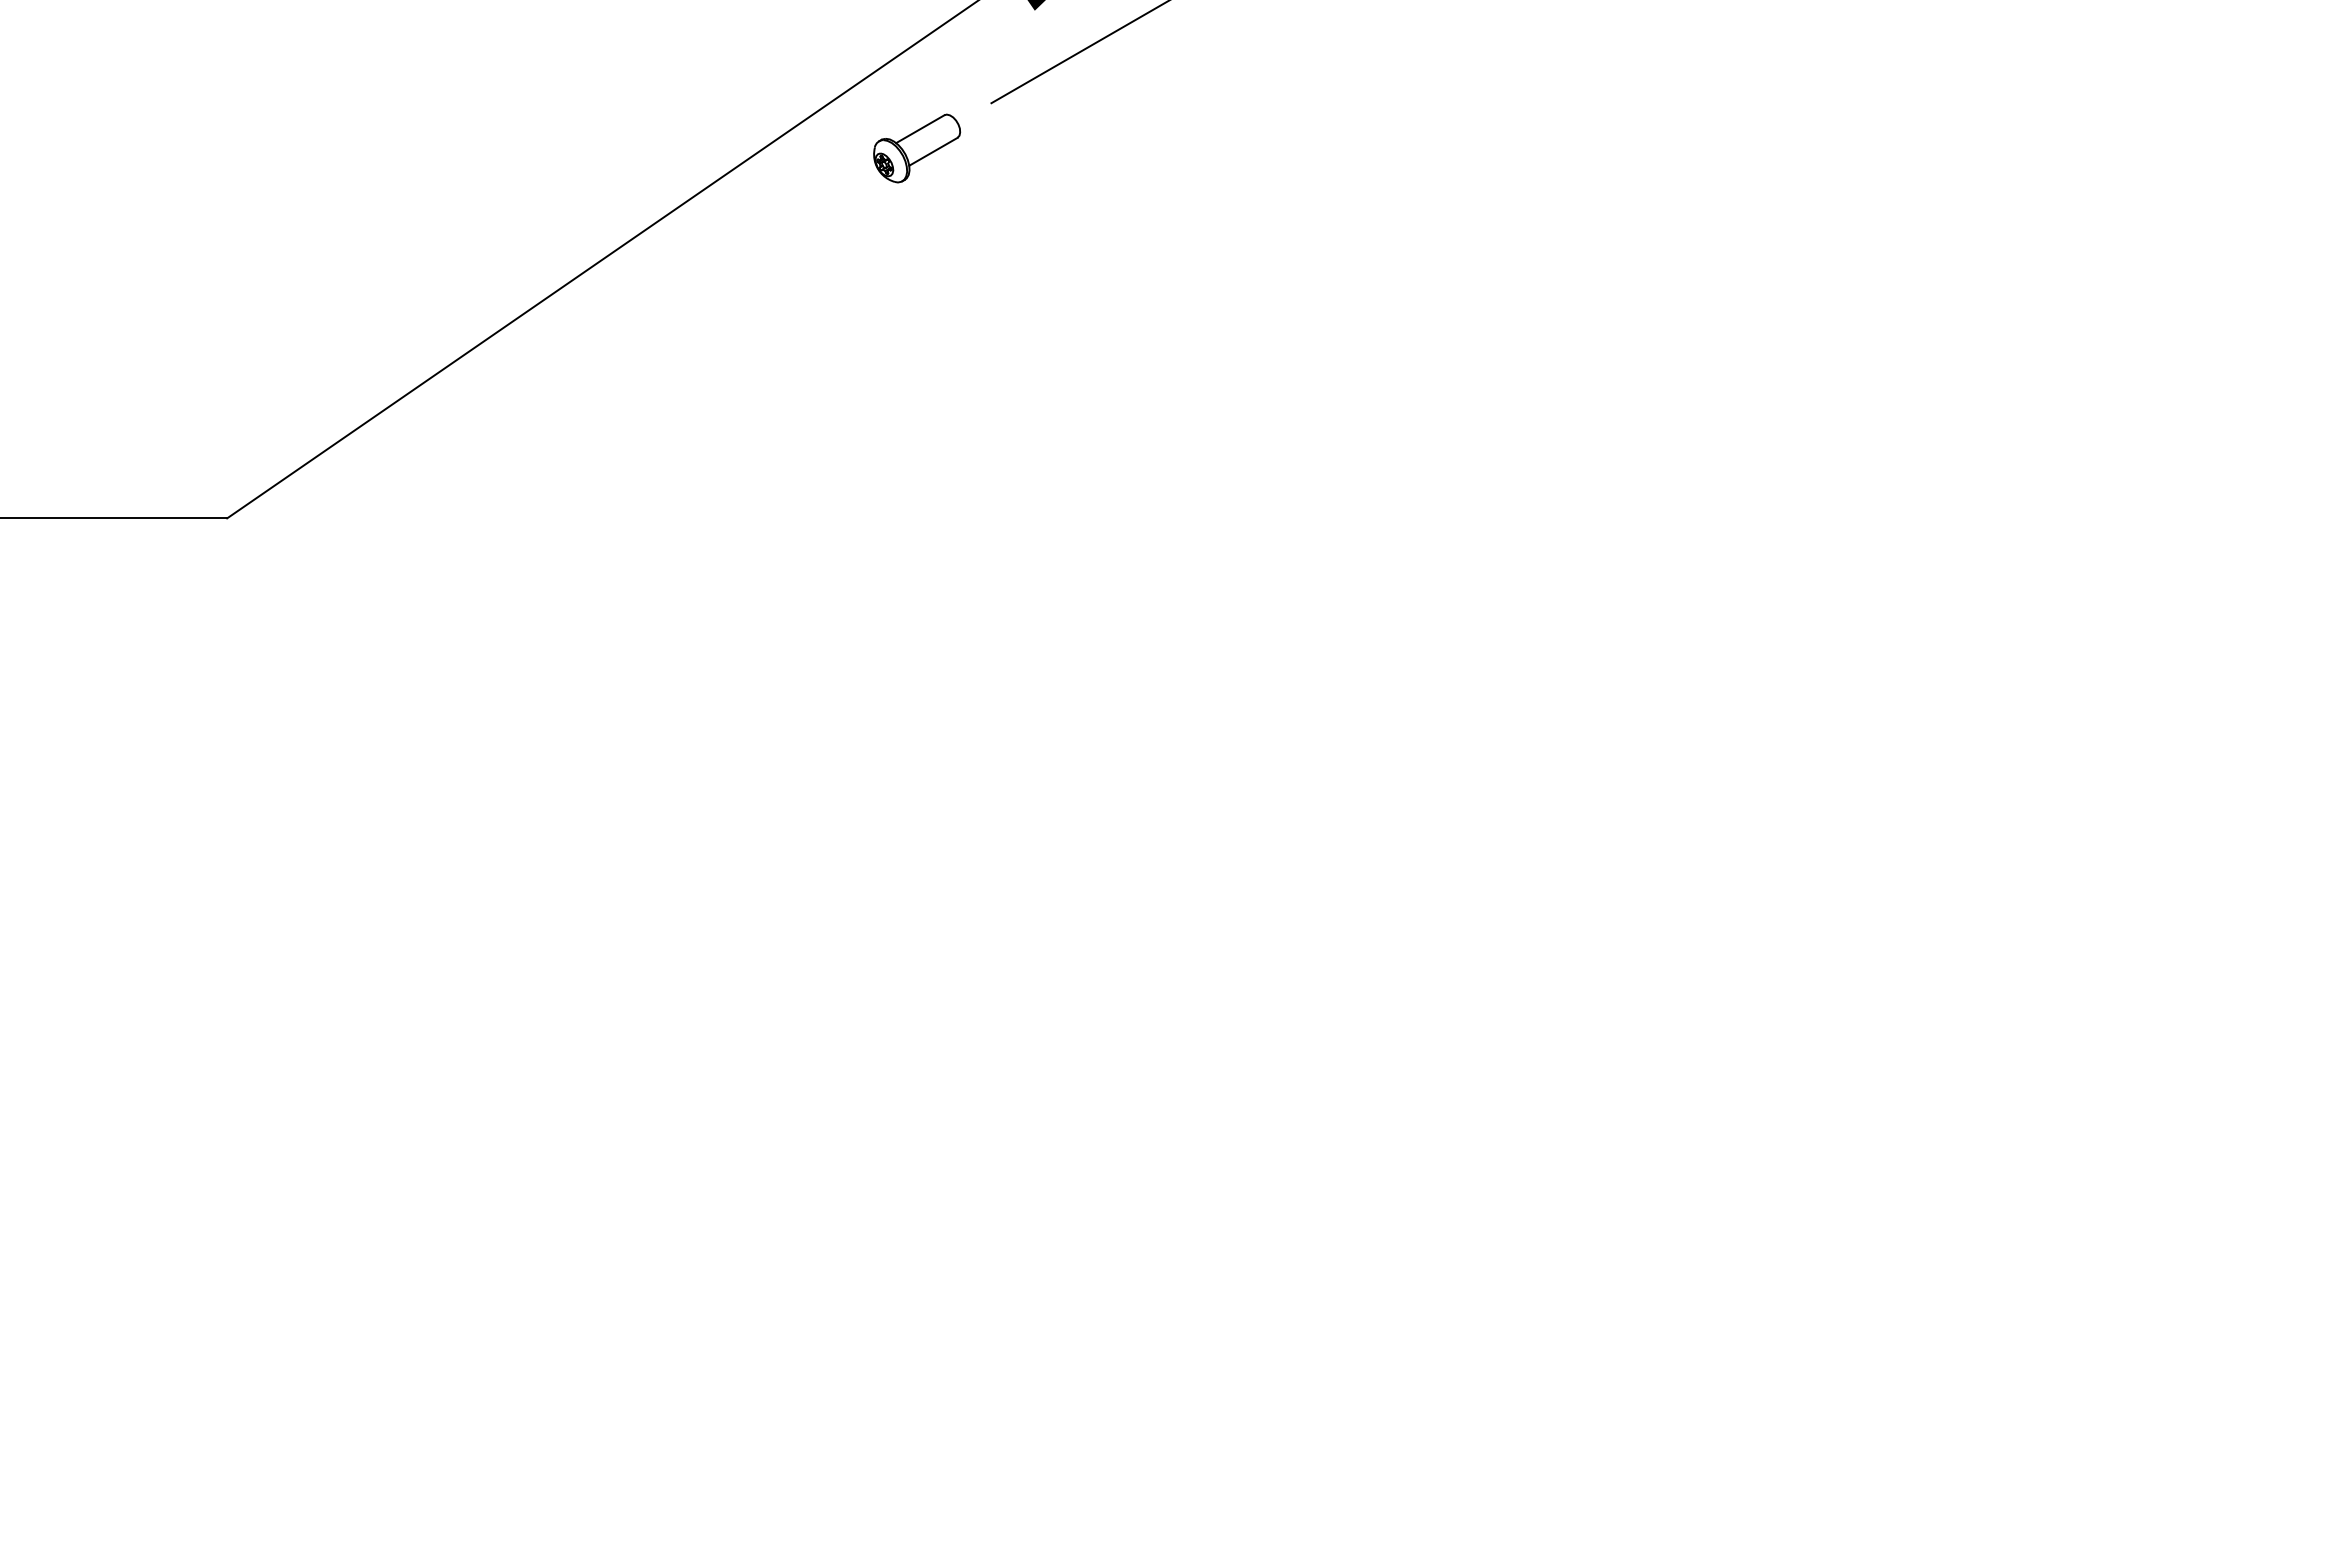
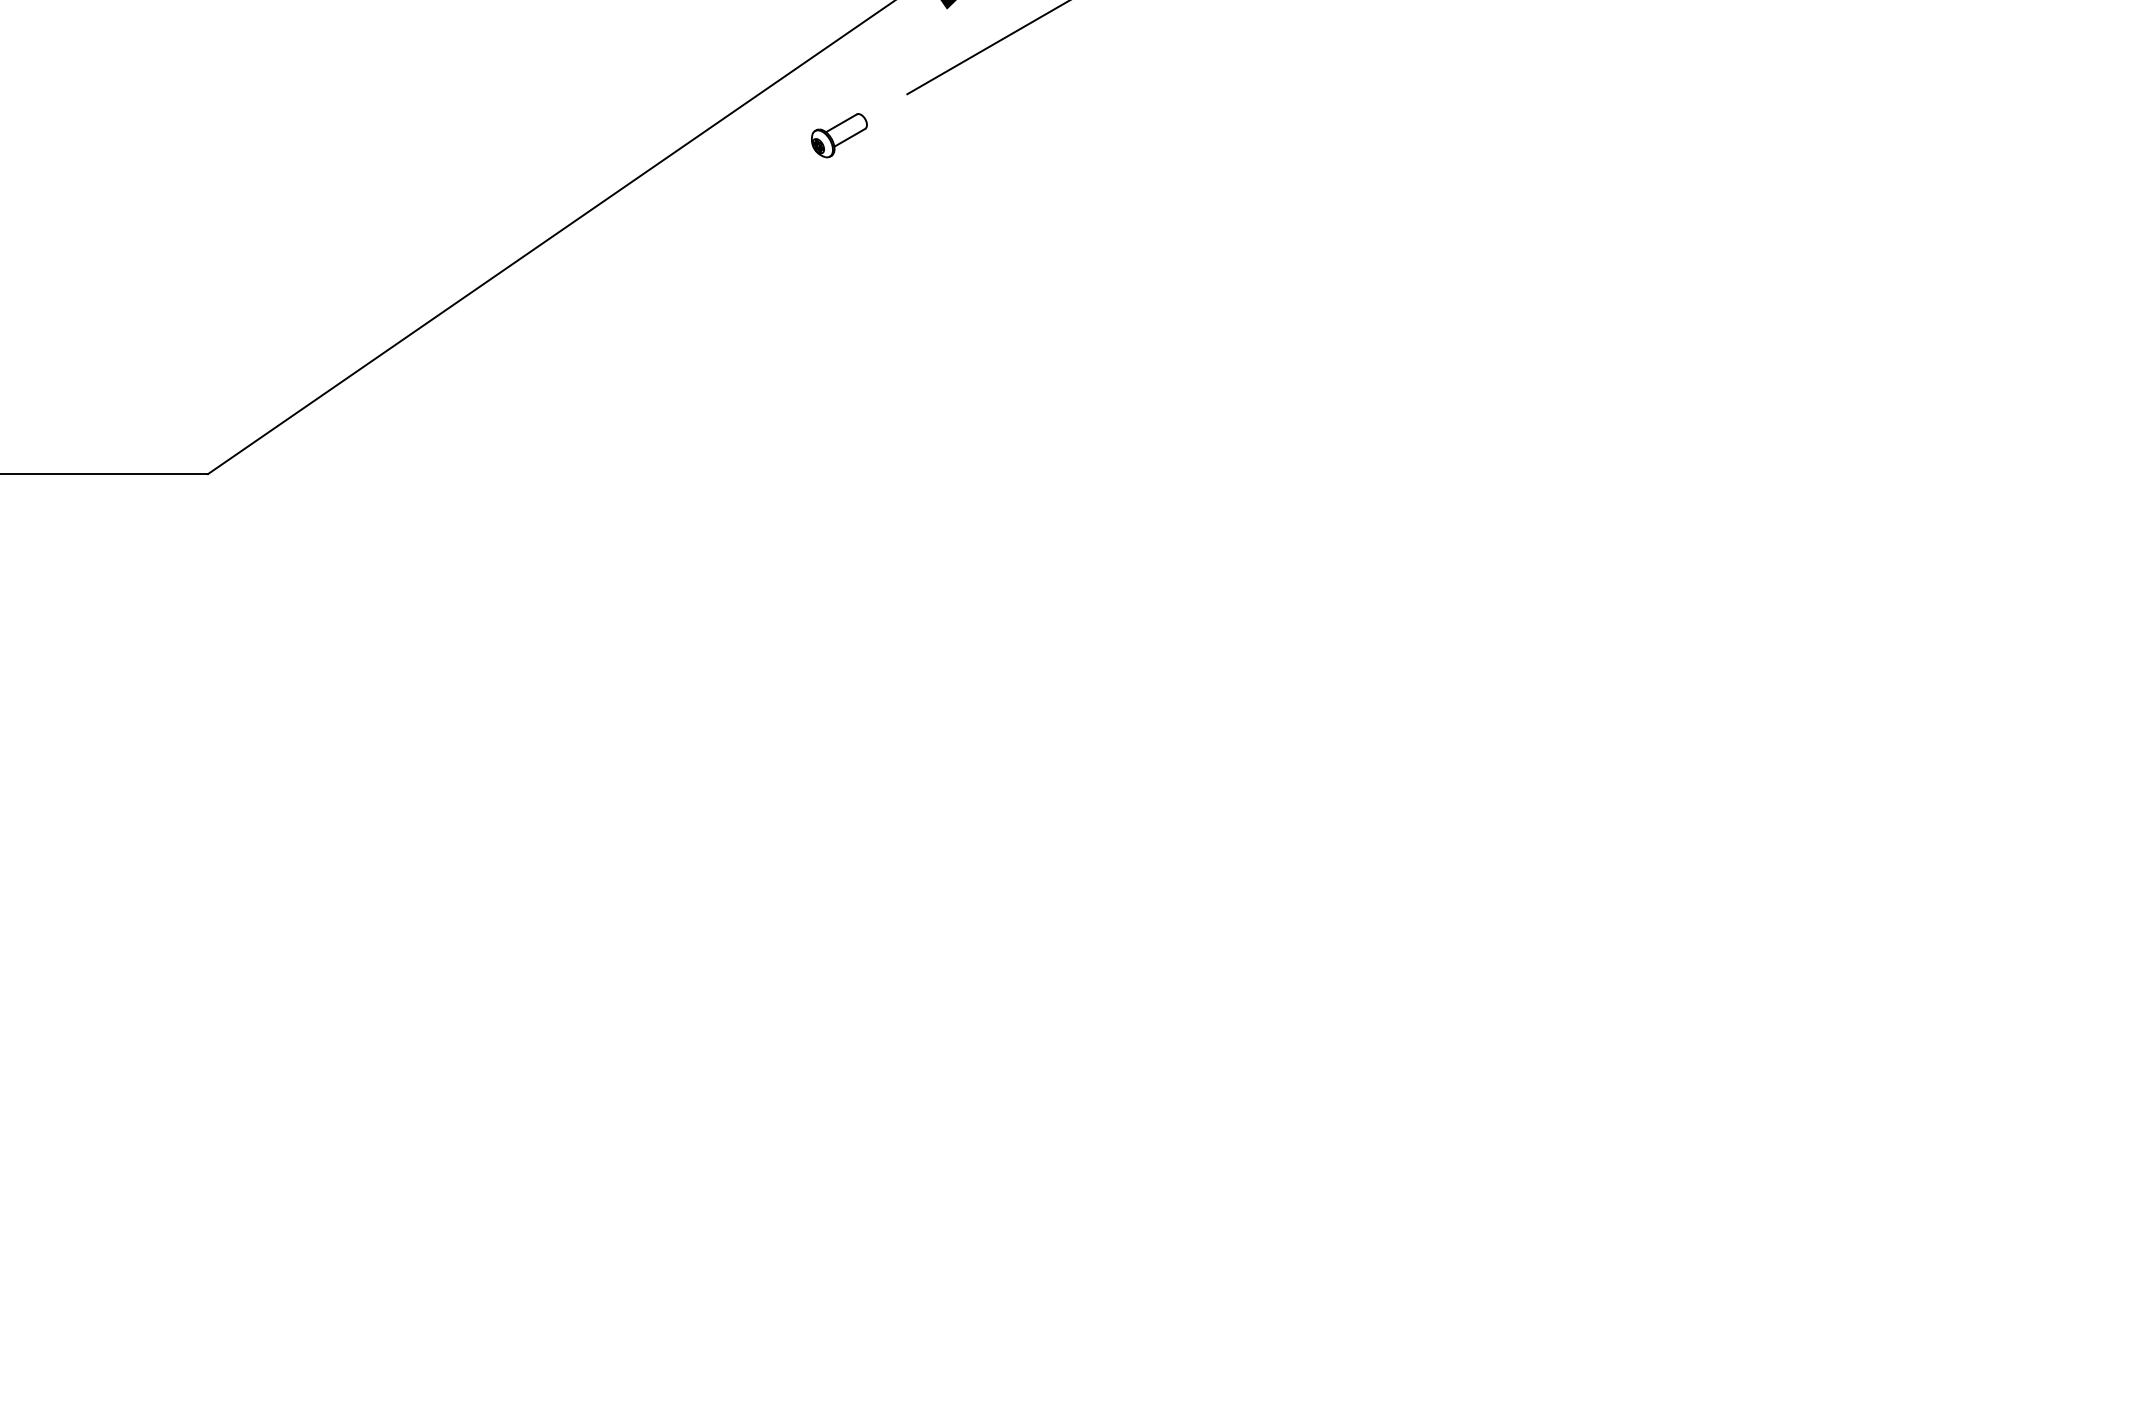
part: (917, 148) -> (839, 135), size x0.7

